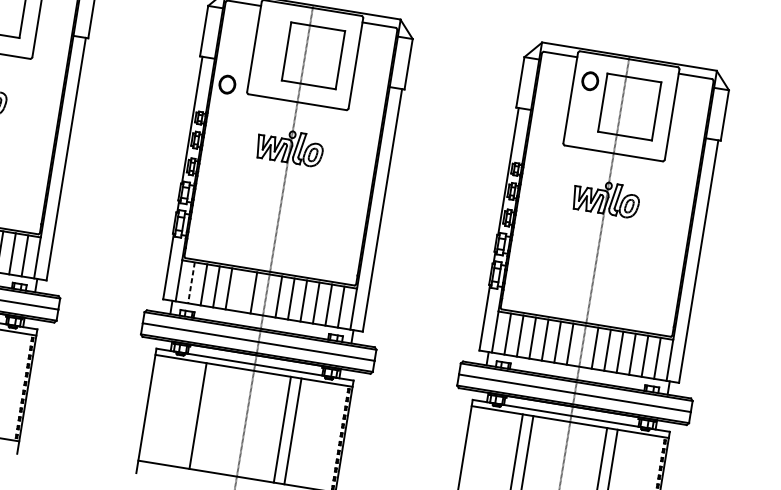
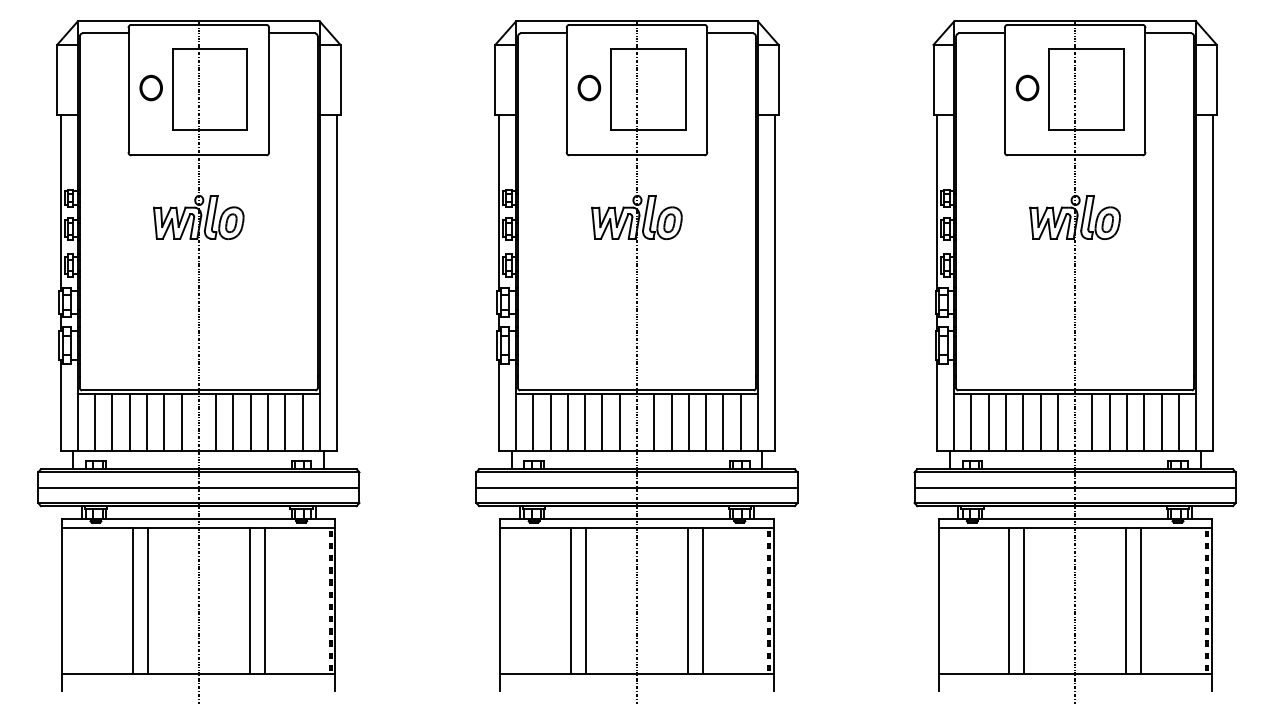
part: (590, 80) -> (1027, 87), moved
part: (227, 84) -> (589, 87), moved
line: (191, 283) -> (533, 423), dashed -> solid
line: (241, 290) -> (602, 422), added
line: (208, 417) -> (585, 600), added

